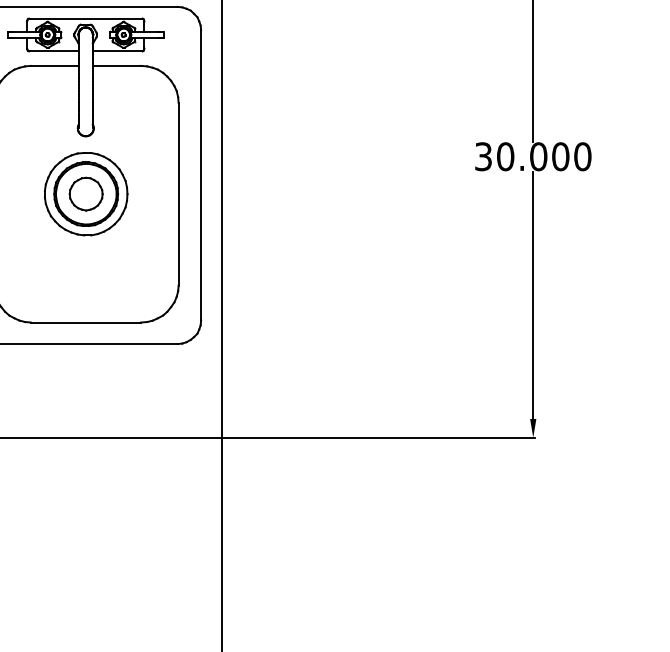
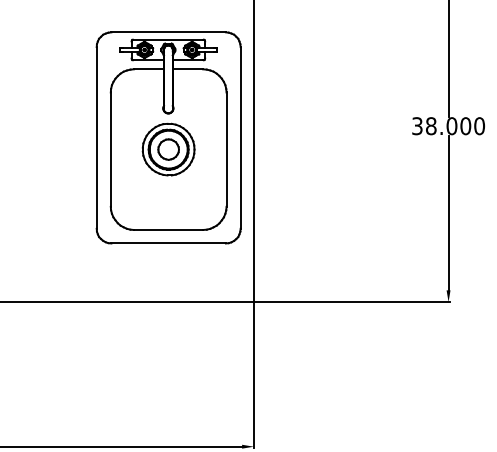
text: (504, 155) -> (430, 125), 30.000 -> 38.000

